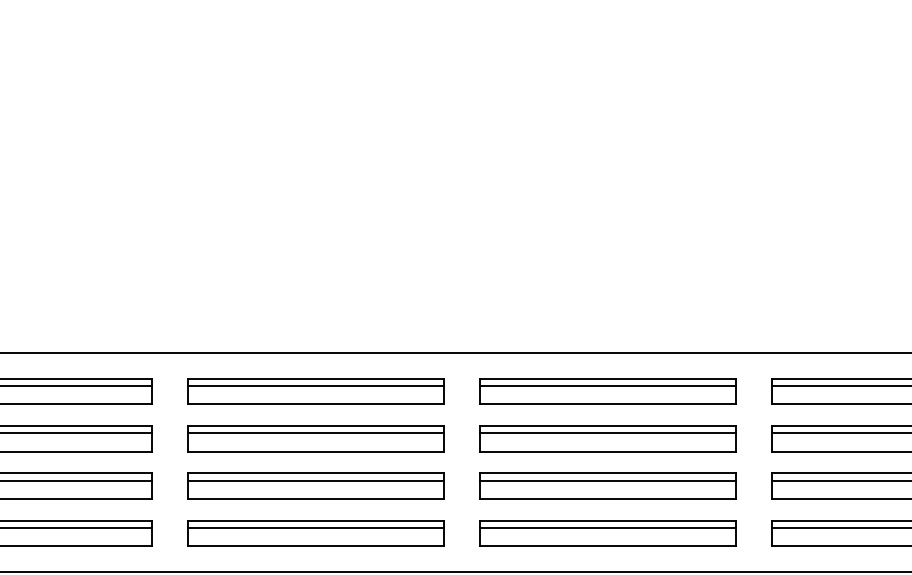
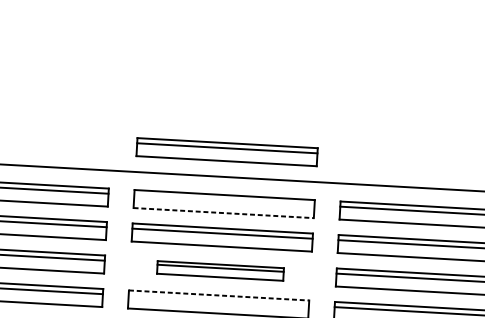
part: (607, 317) -> (226, 151), added
line: (607, 385) -> (224, 199), removed
line: (607, 404) -> (223, 213), solid -> dashed
part: (607, 485) -> (220, 270), size x0.7
line: (607, 520) -> (218, 295), solid -> dashed
line: (607, 528) -> (218, 300), removed

